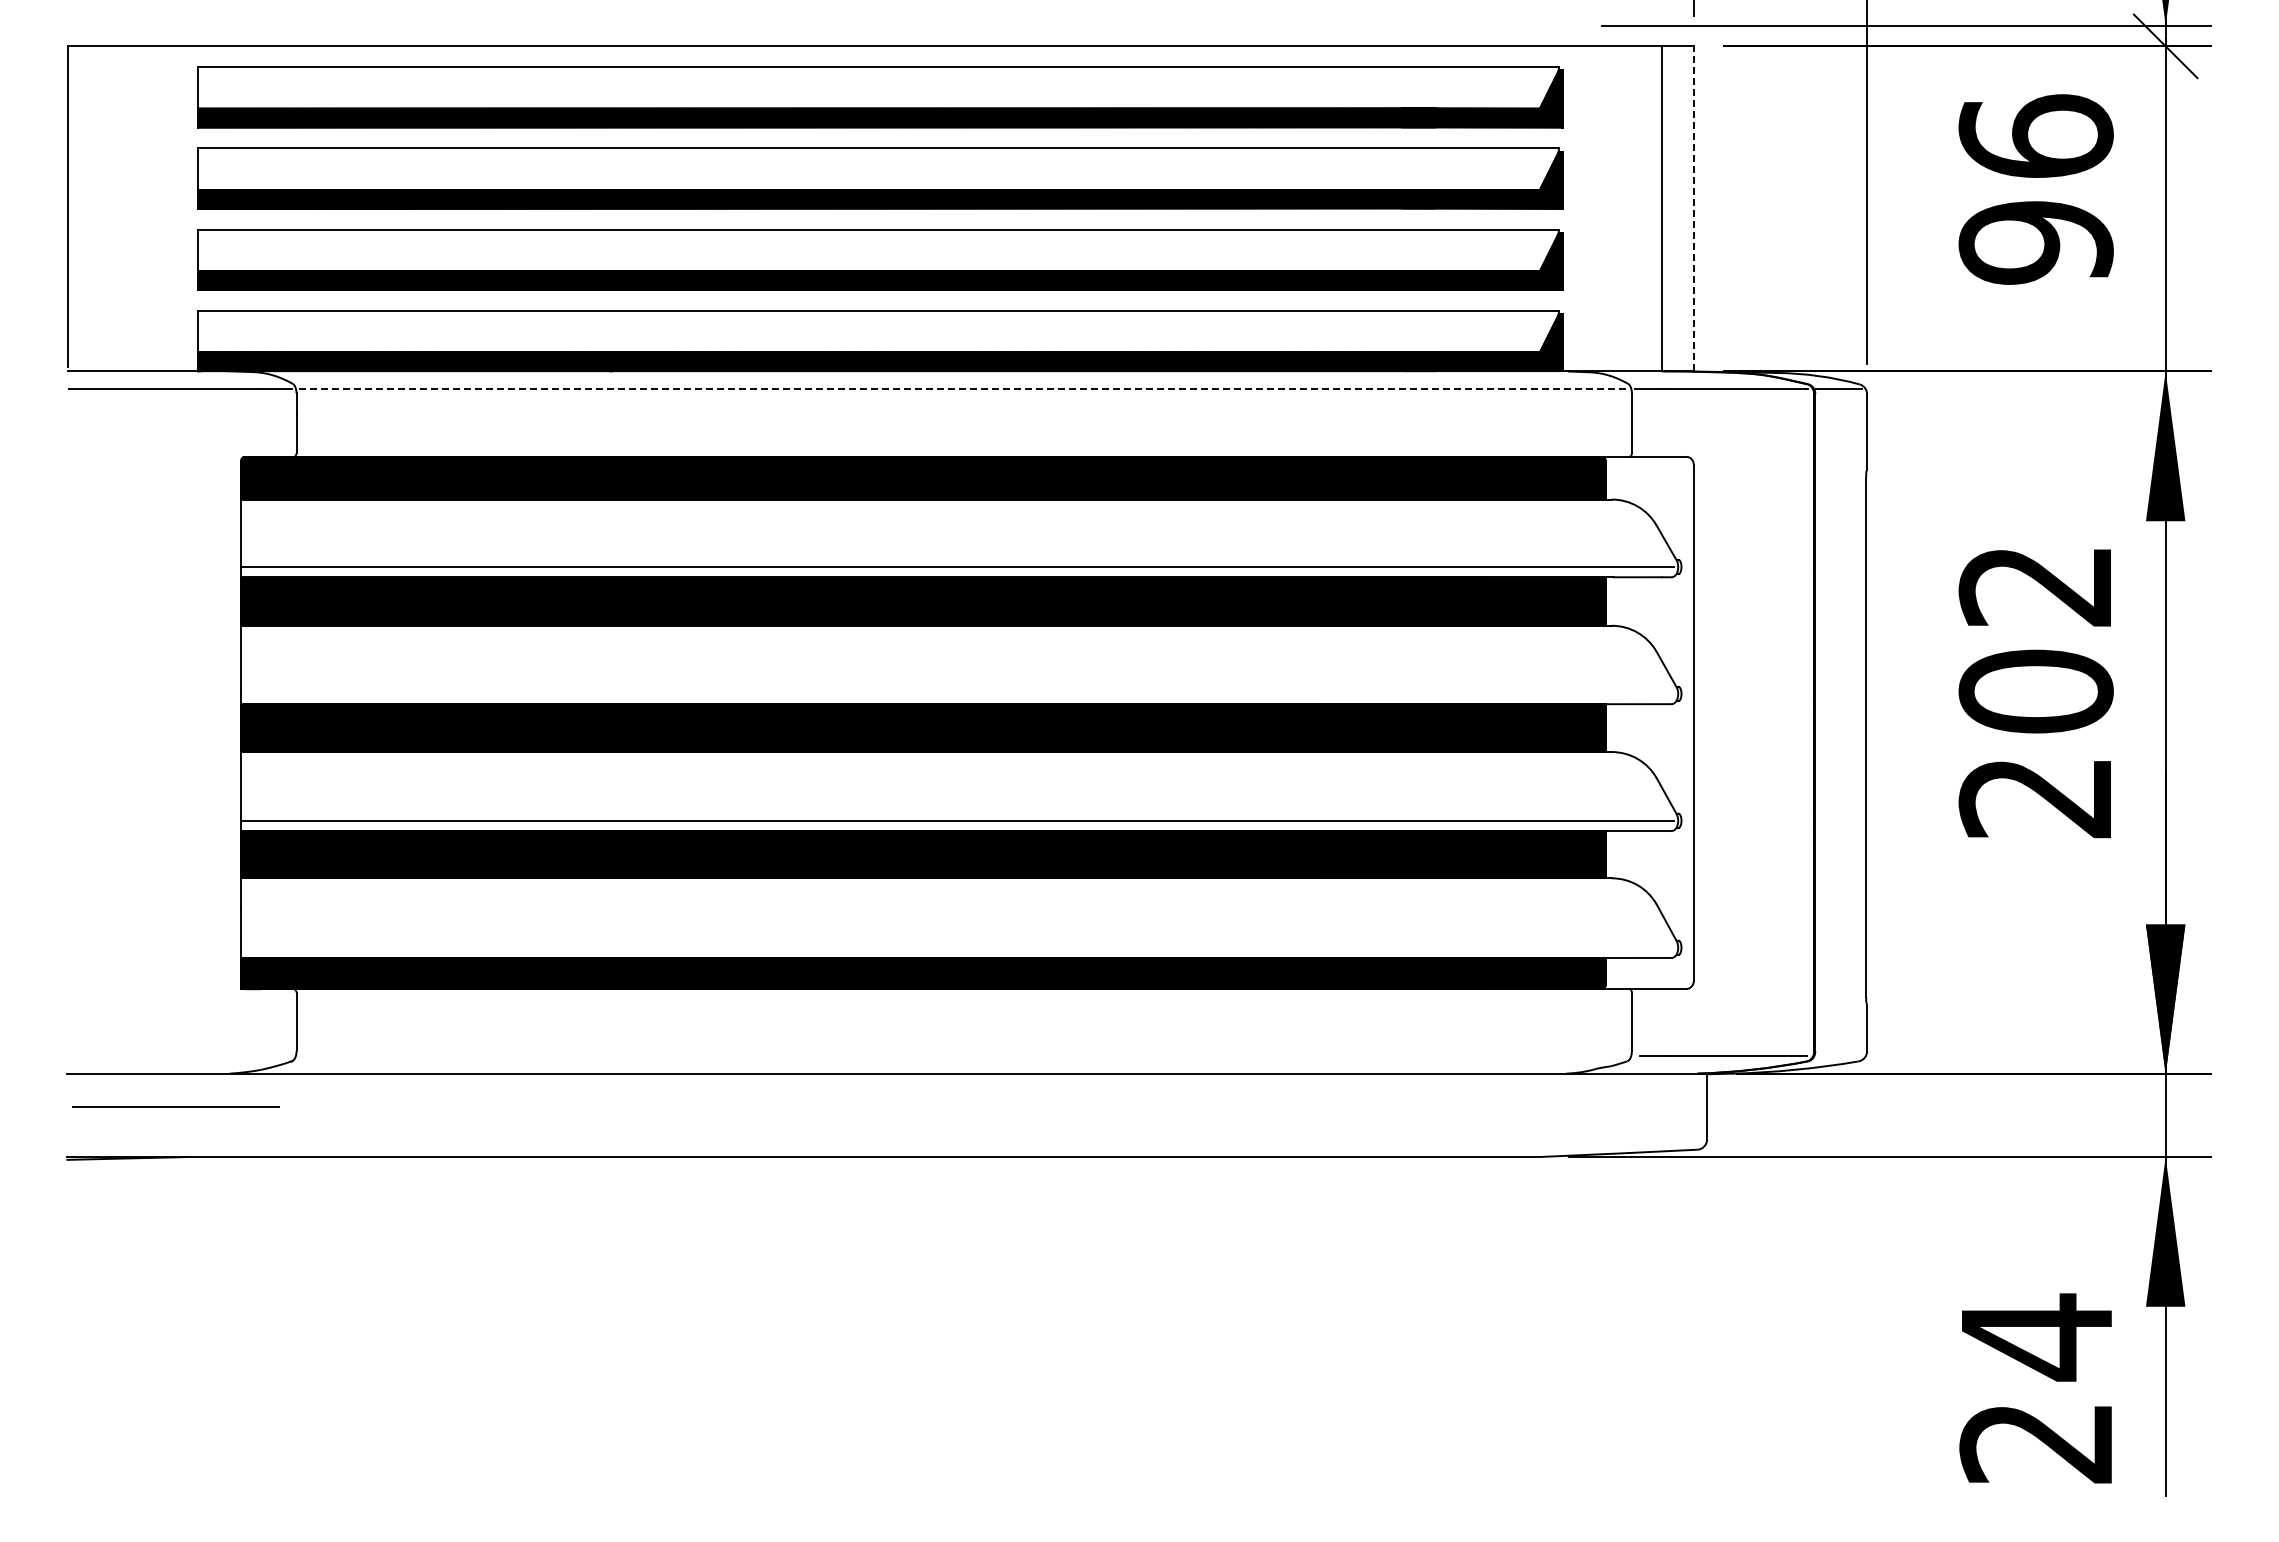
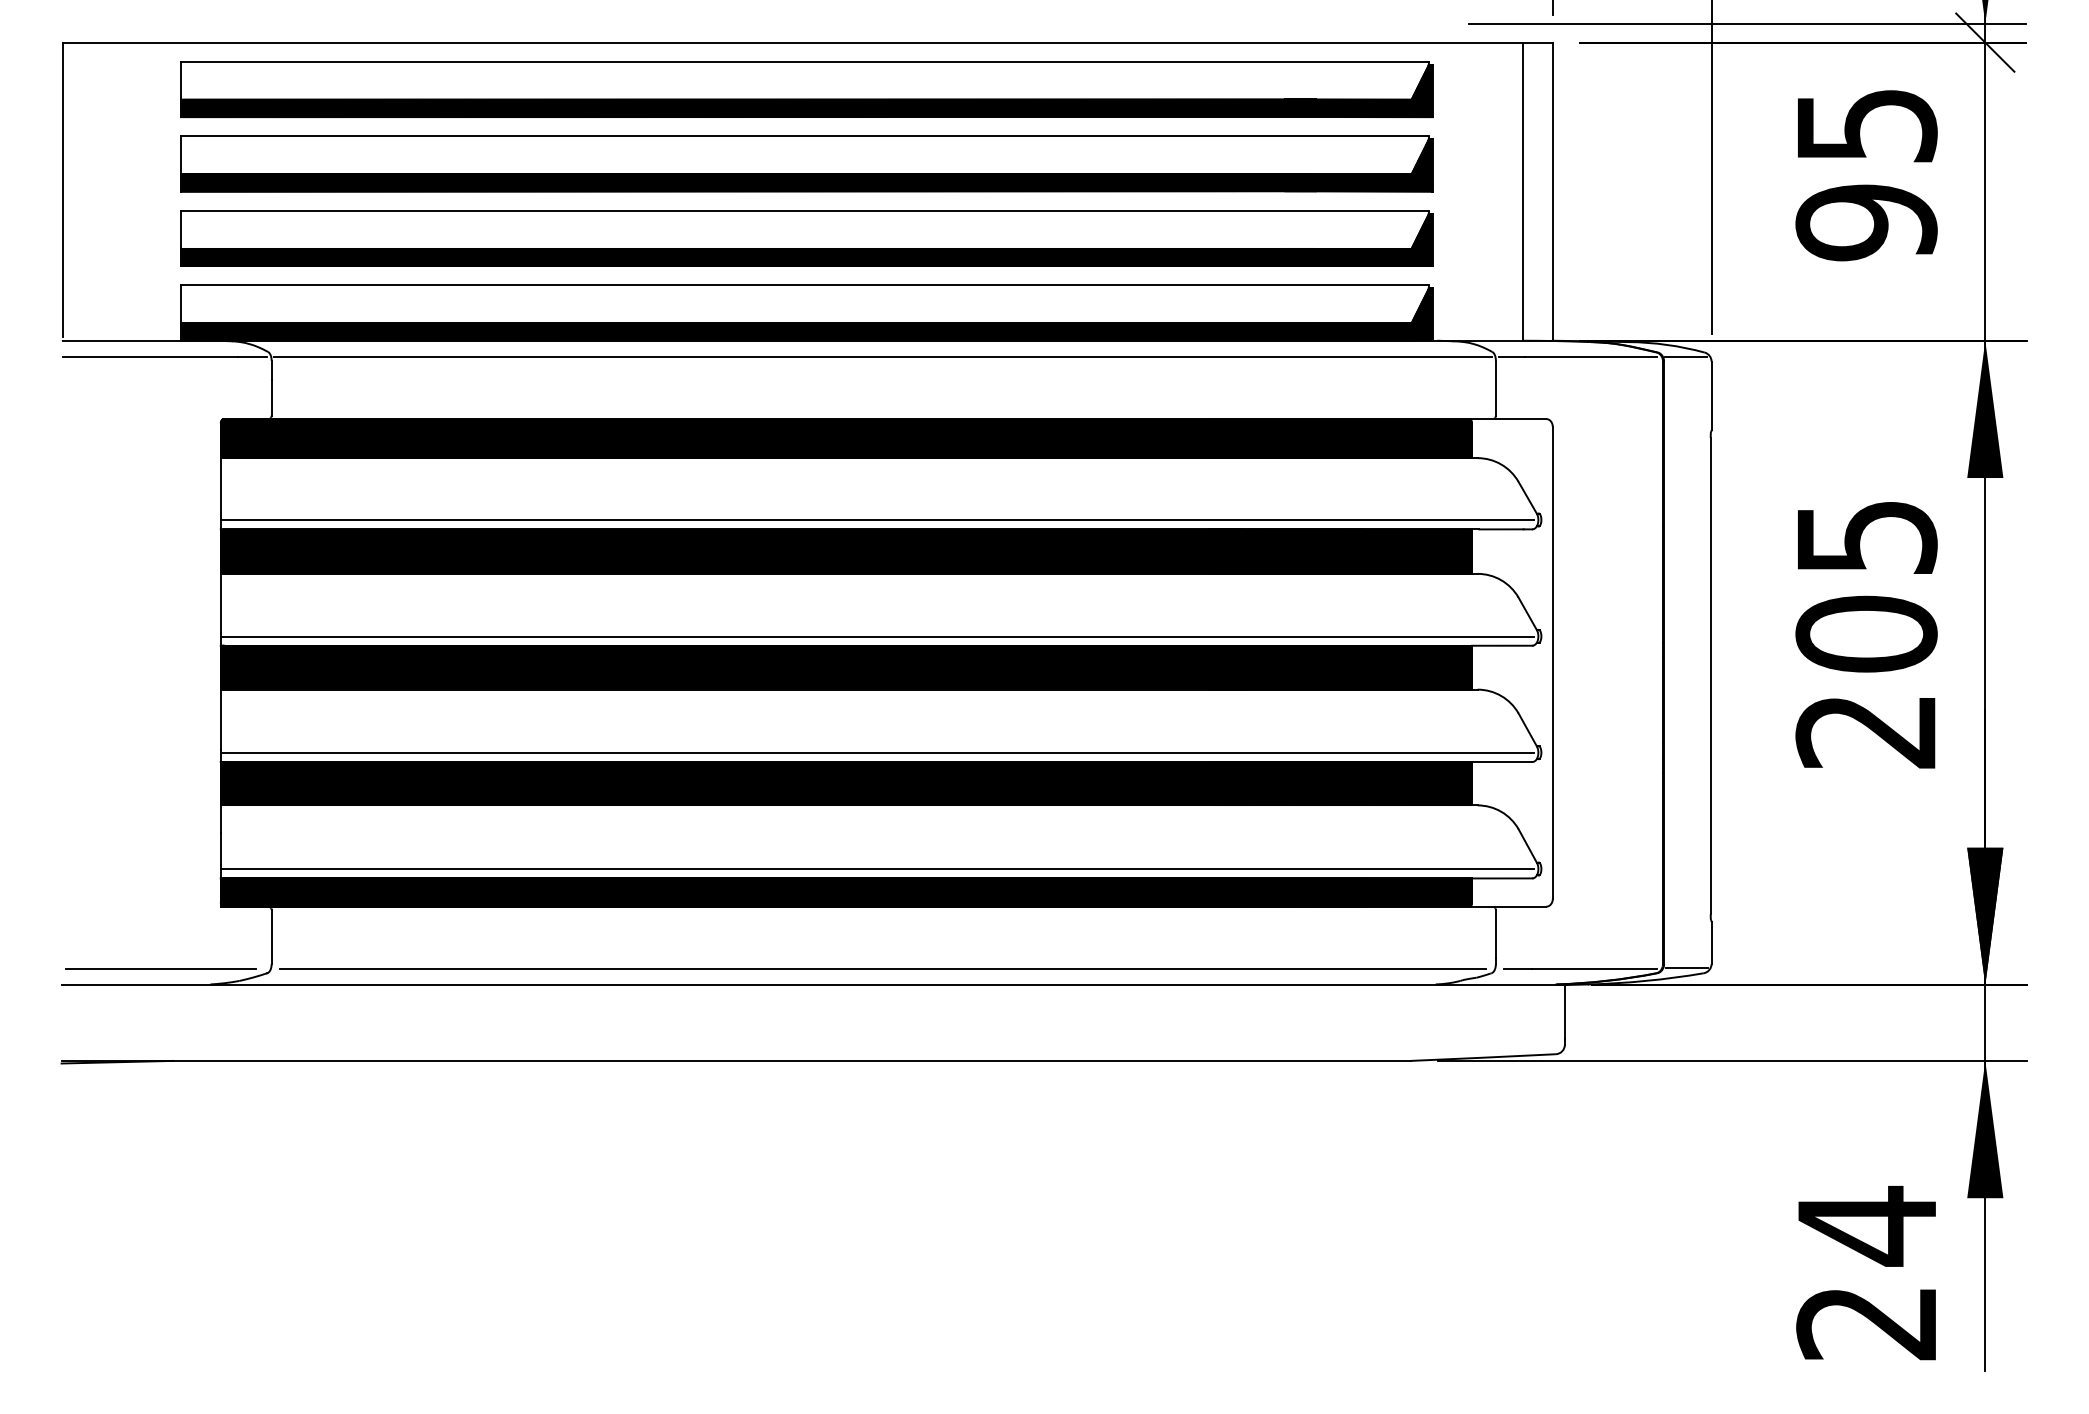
text: (2035, 135) -> (1865, 124), 96 -> 95
line: (1693, 208) -> (1552, 191), dashed -> solid
line: (963, 389) -> (883, 357), dashed -> solid
text: (2035, 586) -> (1865, 537), 202 -> 205
line: (957, 694) -> (877, 636), added
line: (957, 947) -> (877, 868), added
line: (963, 1056) -> (883, 968), added
line: (1839, 1056) -> (1686, 968), added
line: (175, 1106) -> (160, 967), moved

